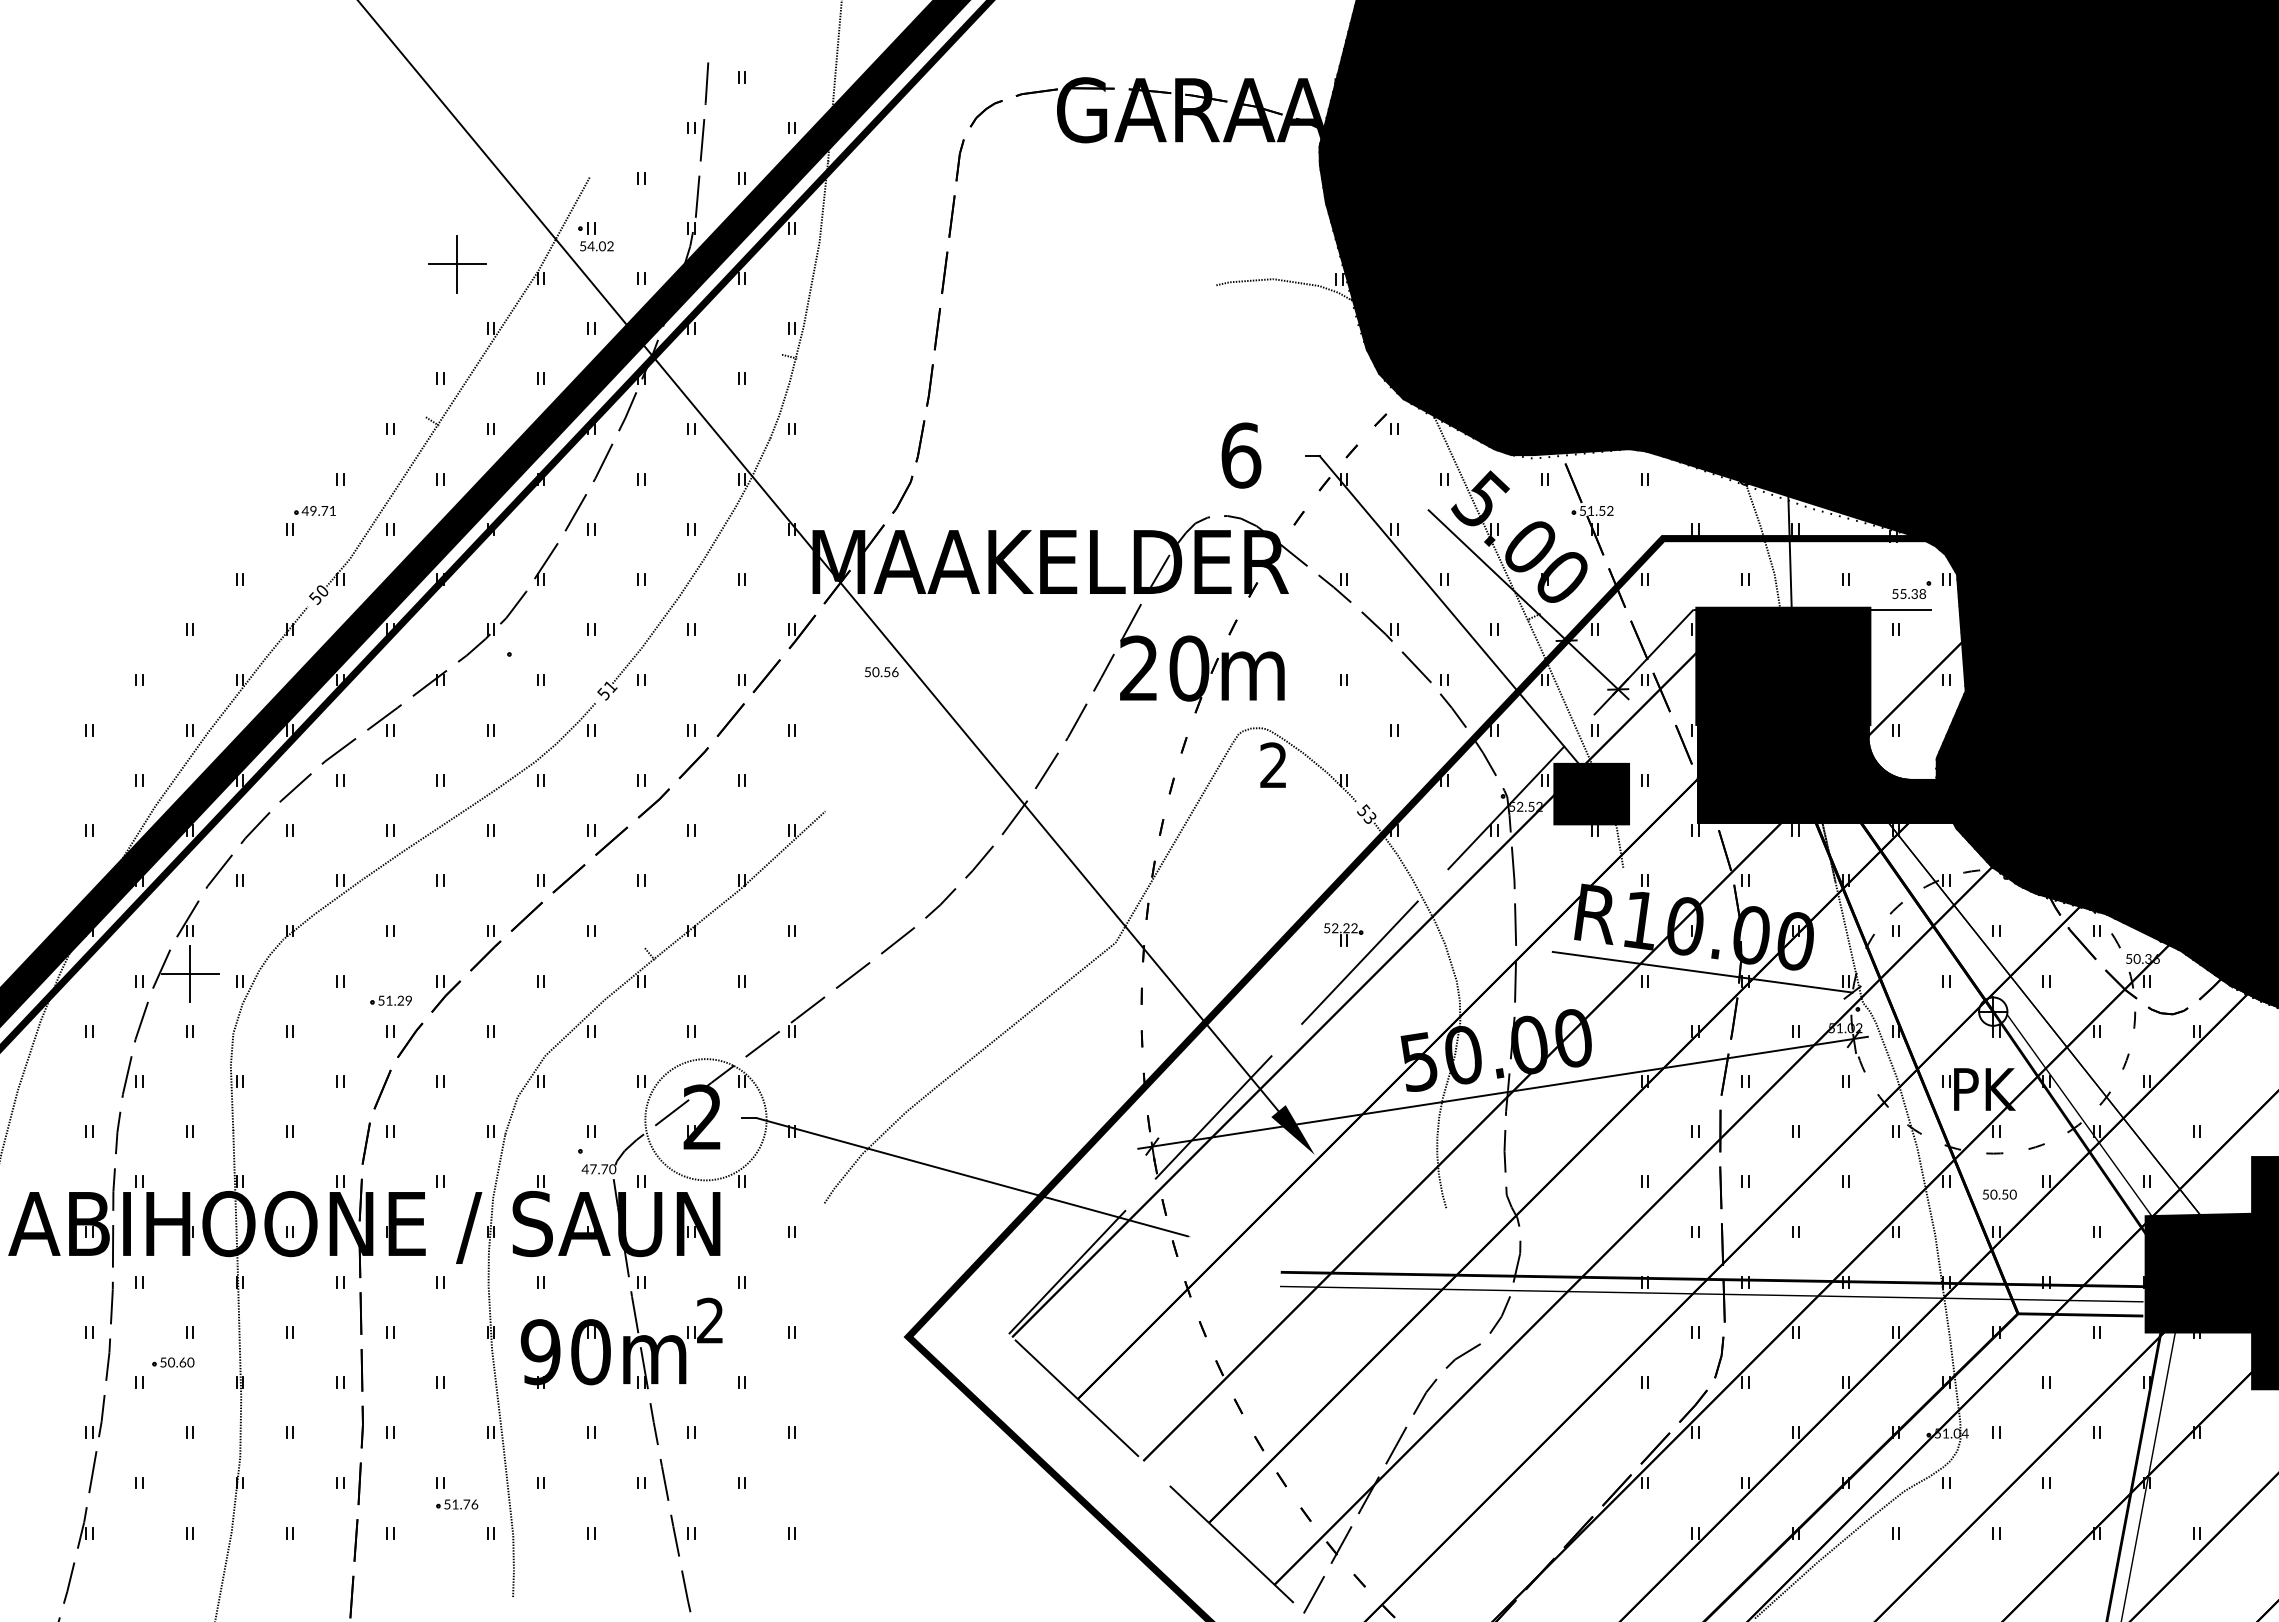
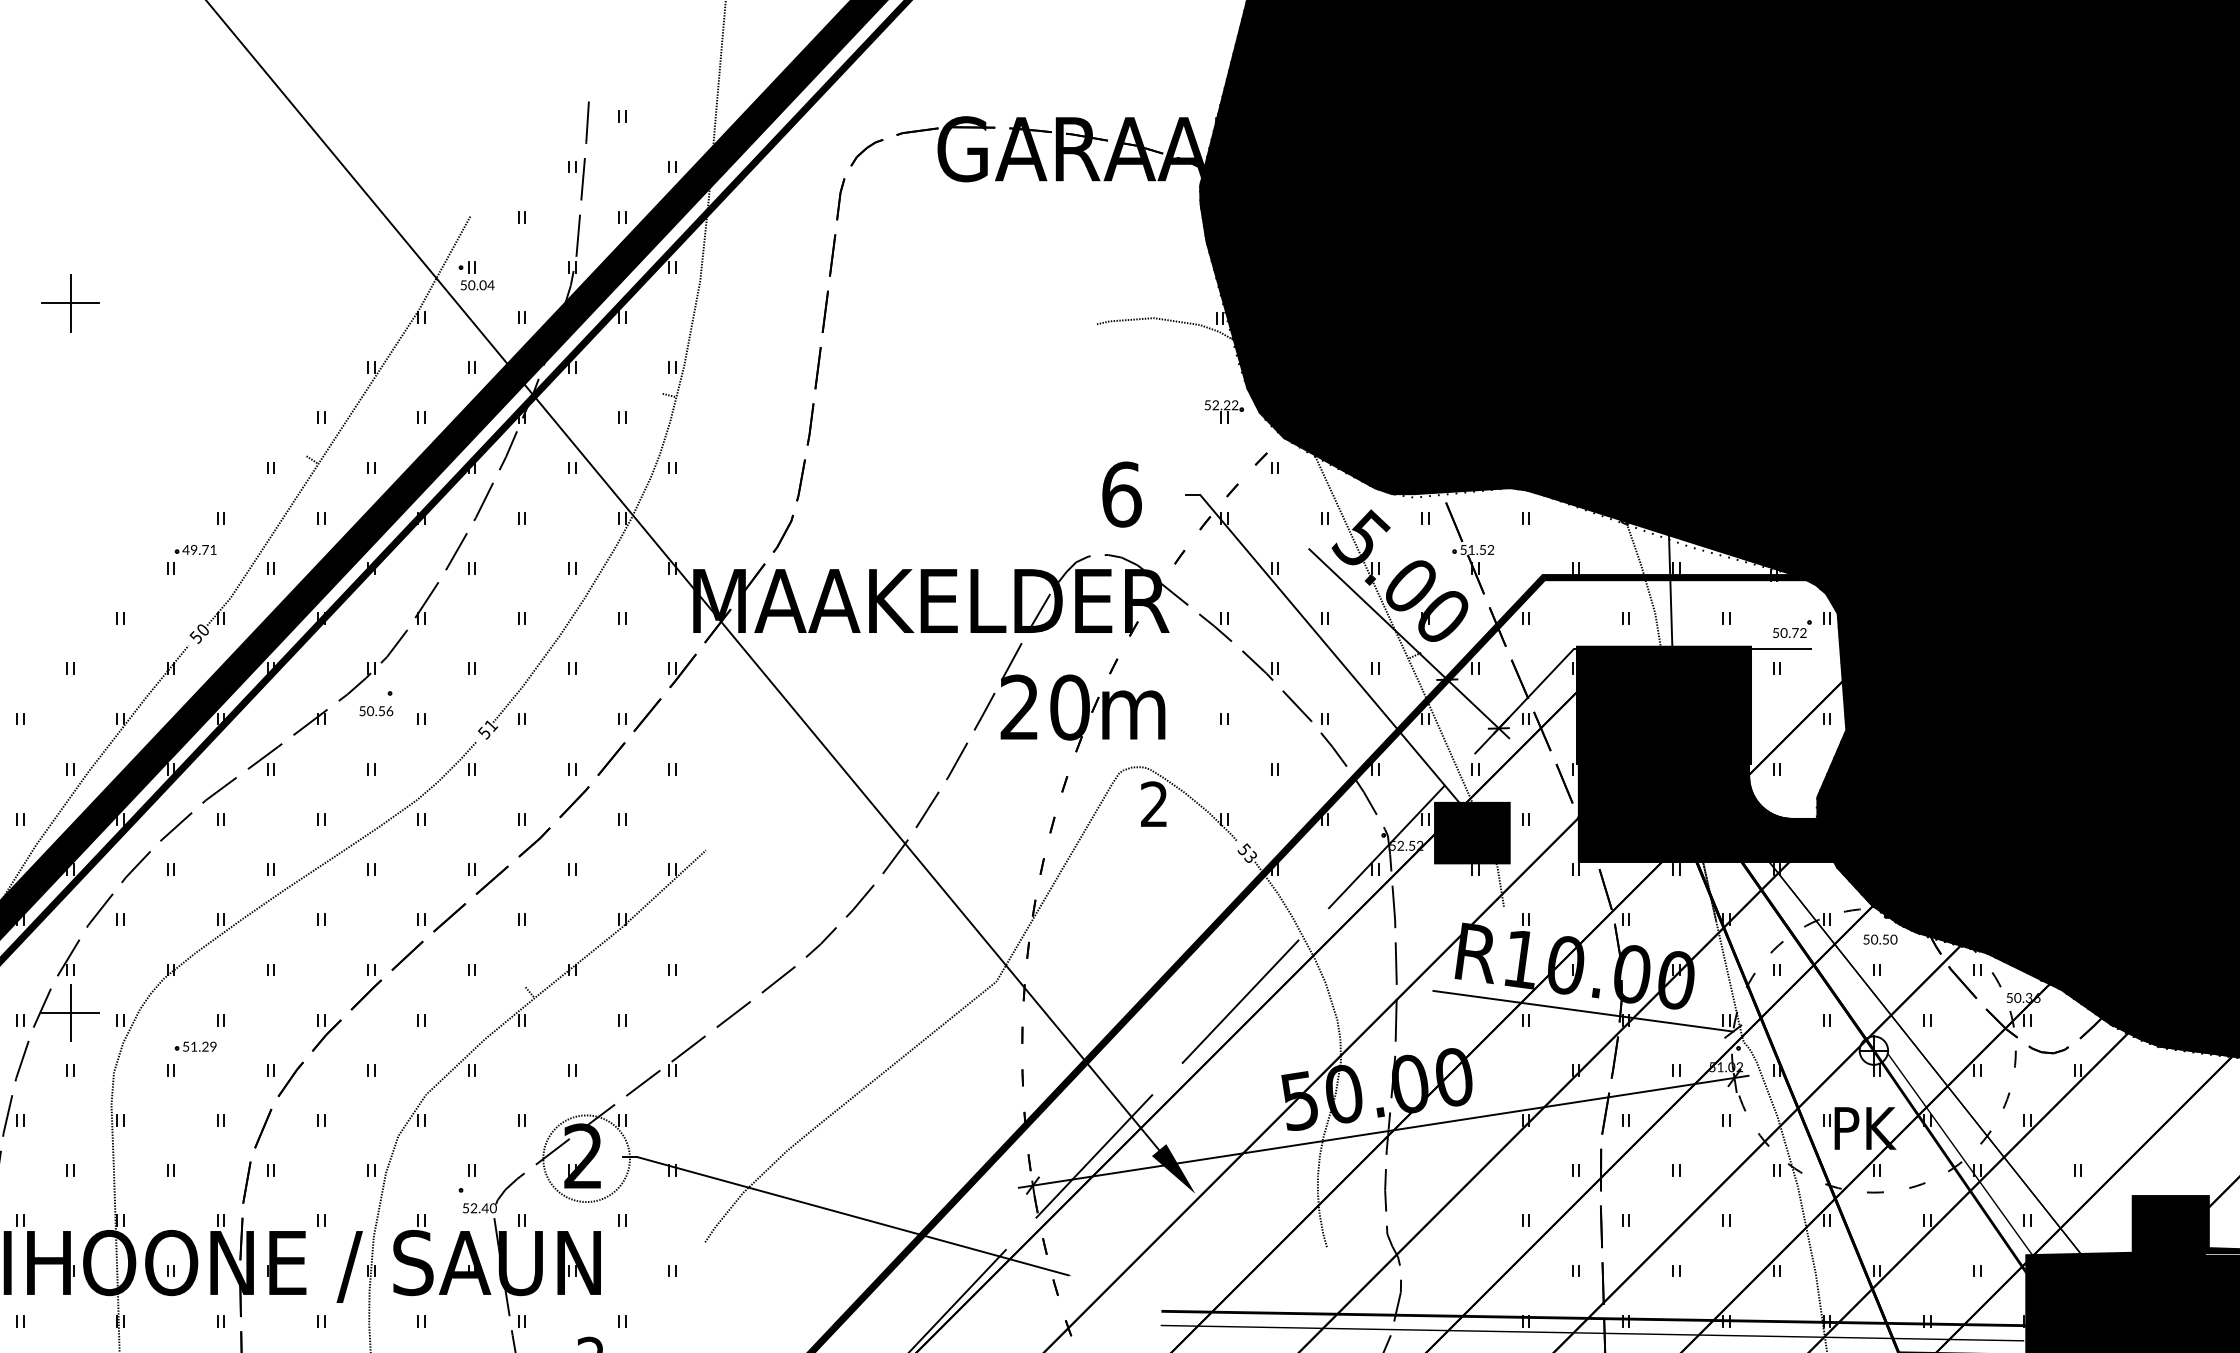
text: (600, 246) -> (481, 285), 54.02 -> 50.04
part: (457, 264) -> (71, 303), moved
text: (1912, 593) -> (1793, 632), 55.38 -> 50.72
text: (881, 672) -> (376, 711), moved
part: (1343, 934) -> (1224, 411), moved
part: (390, 1000) -> (195, 1046), moved
circle: (705, 1119) -> (586, 1158), size x0.71
text: (594, 1169) -> (475, 1208), 47.70 -> 52.40
text: (1999, 1194) -> (1880, 939), moved

